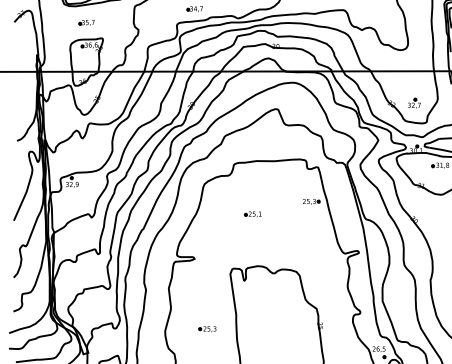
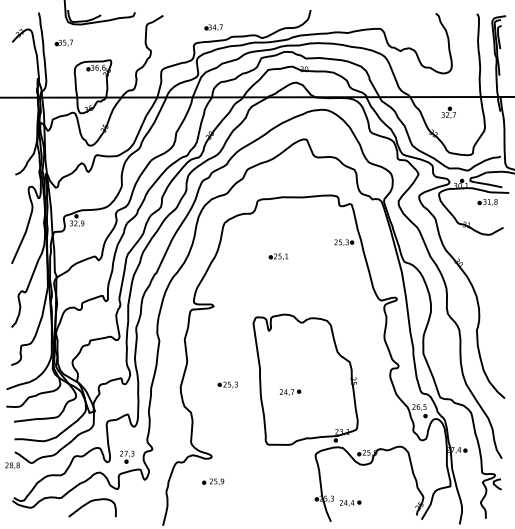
part: (86, 22) -> (63, 42), moved
part: (414, 103) -> (448, 112), moved
part: (263, 335) -> (290, 392), added

